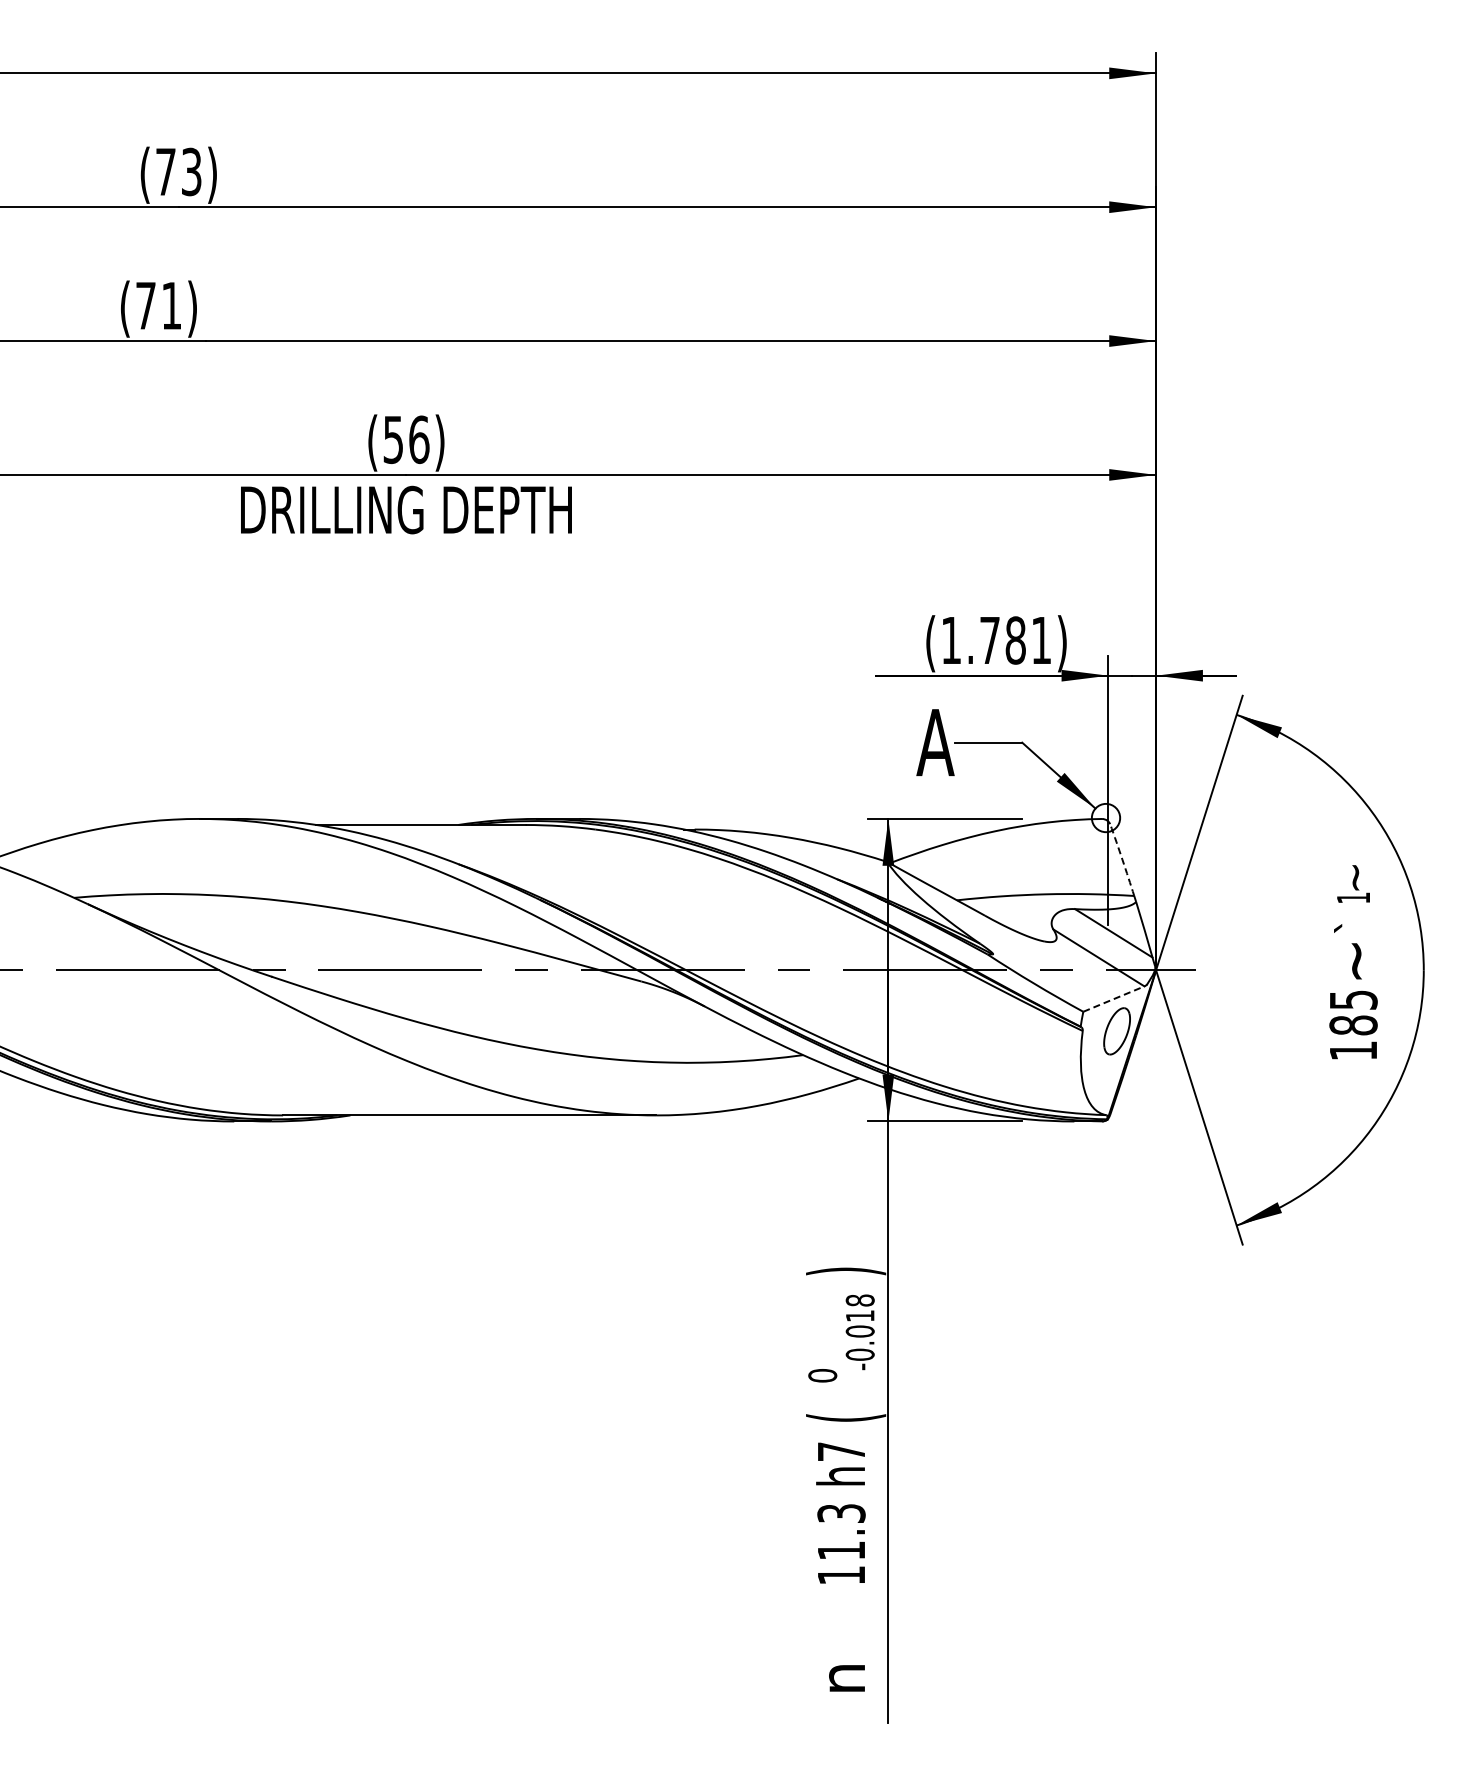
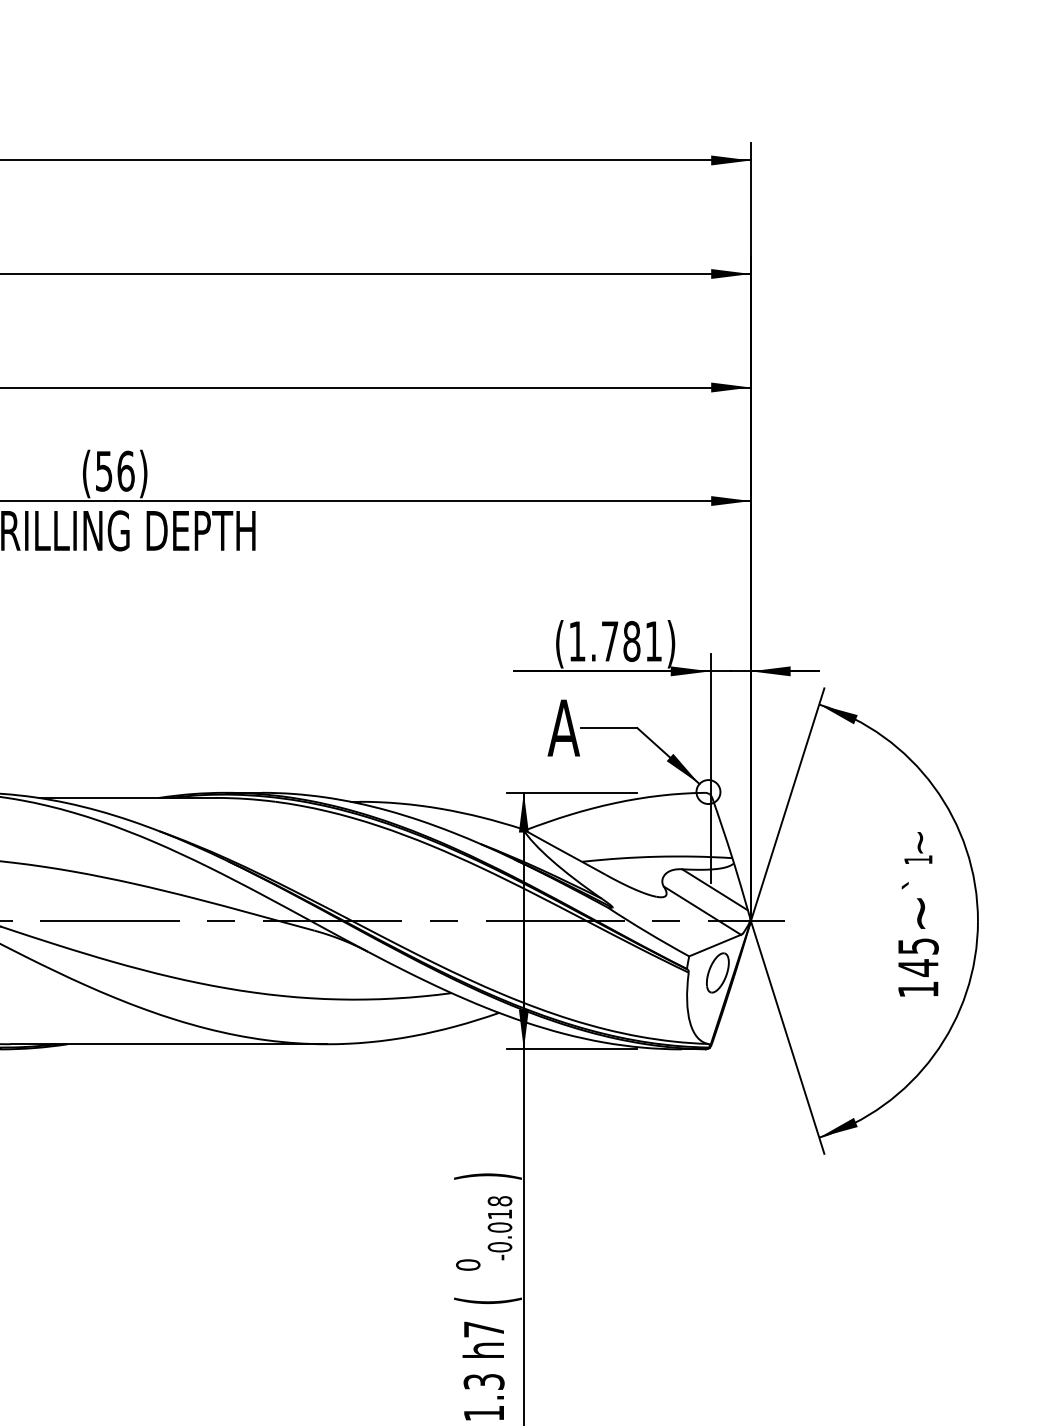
arc: (1122, 859) -> (722, 827), dashed -> solid
line: (1114, 998) -> (715, 945), dashed -> solid
text: (1353, 1025) -> (918, 967), 185 -> 145

